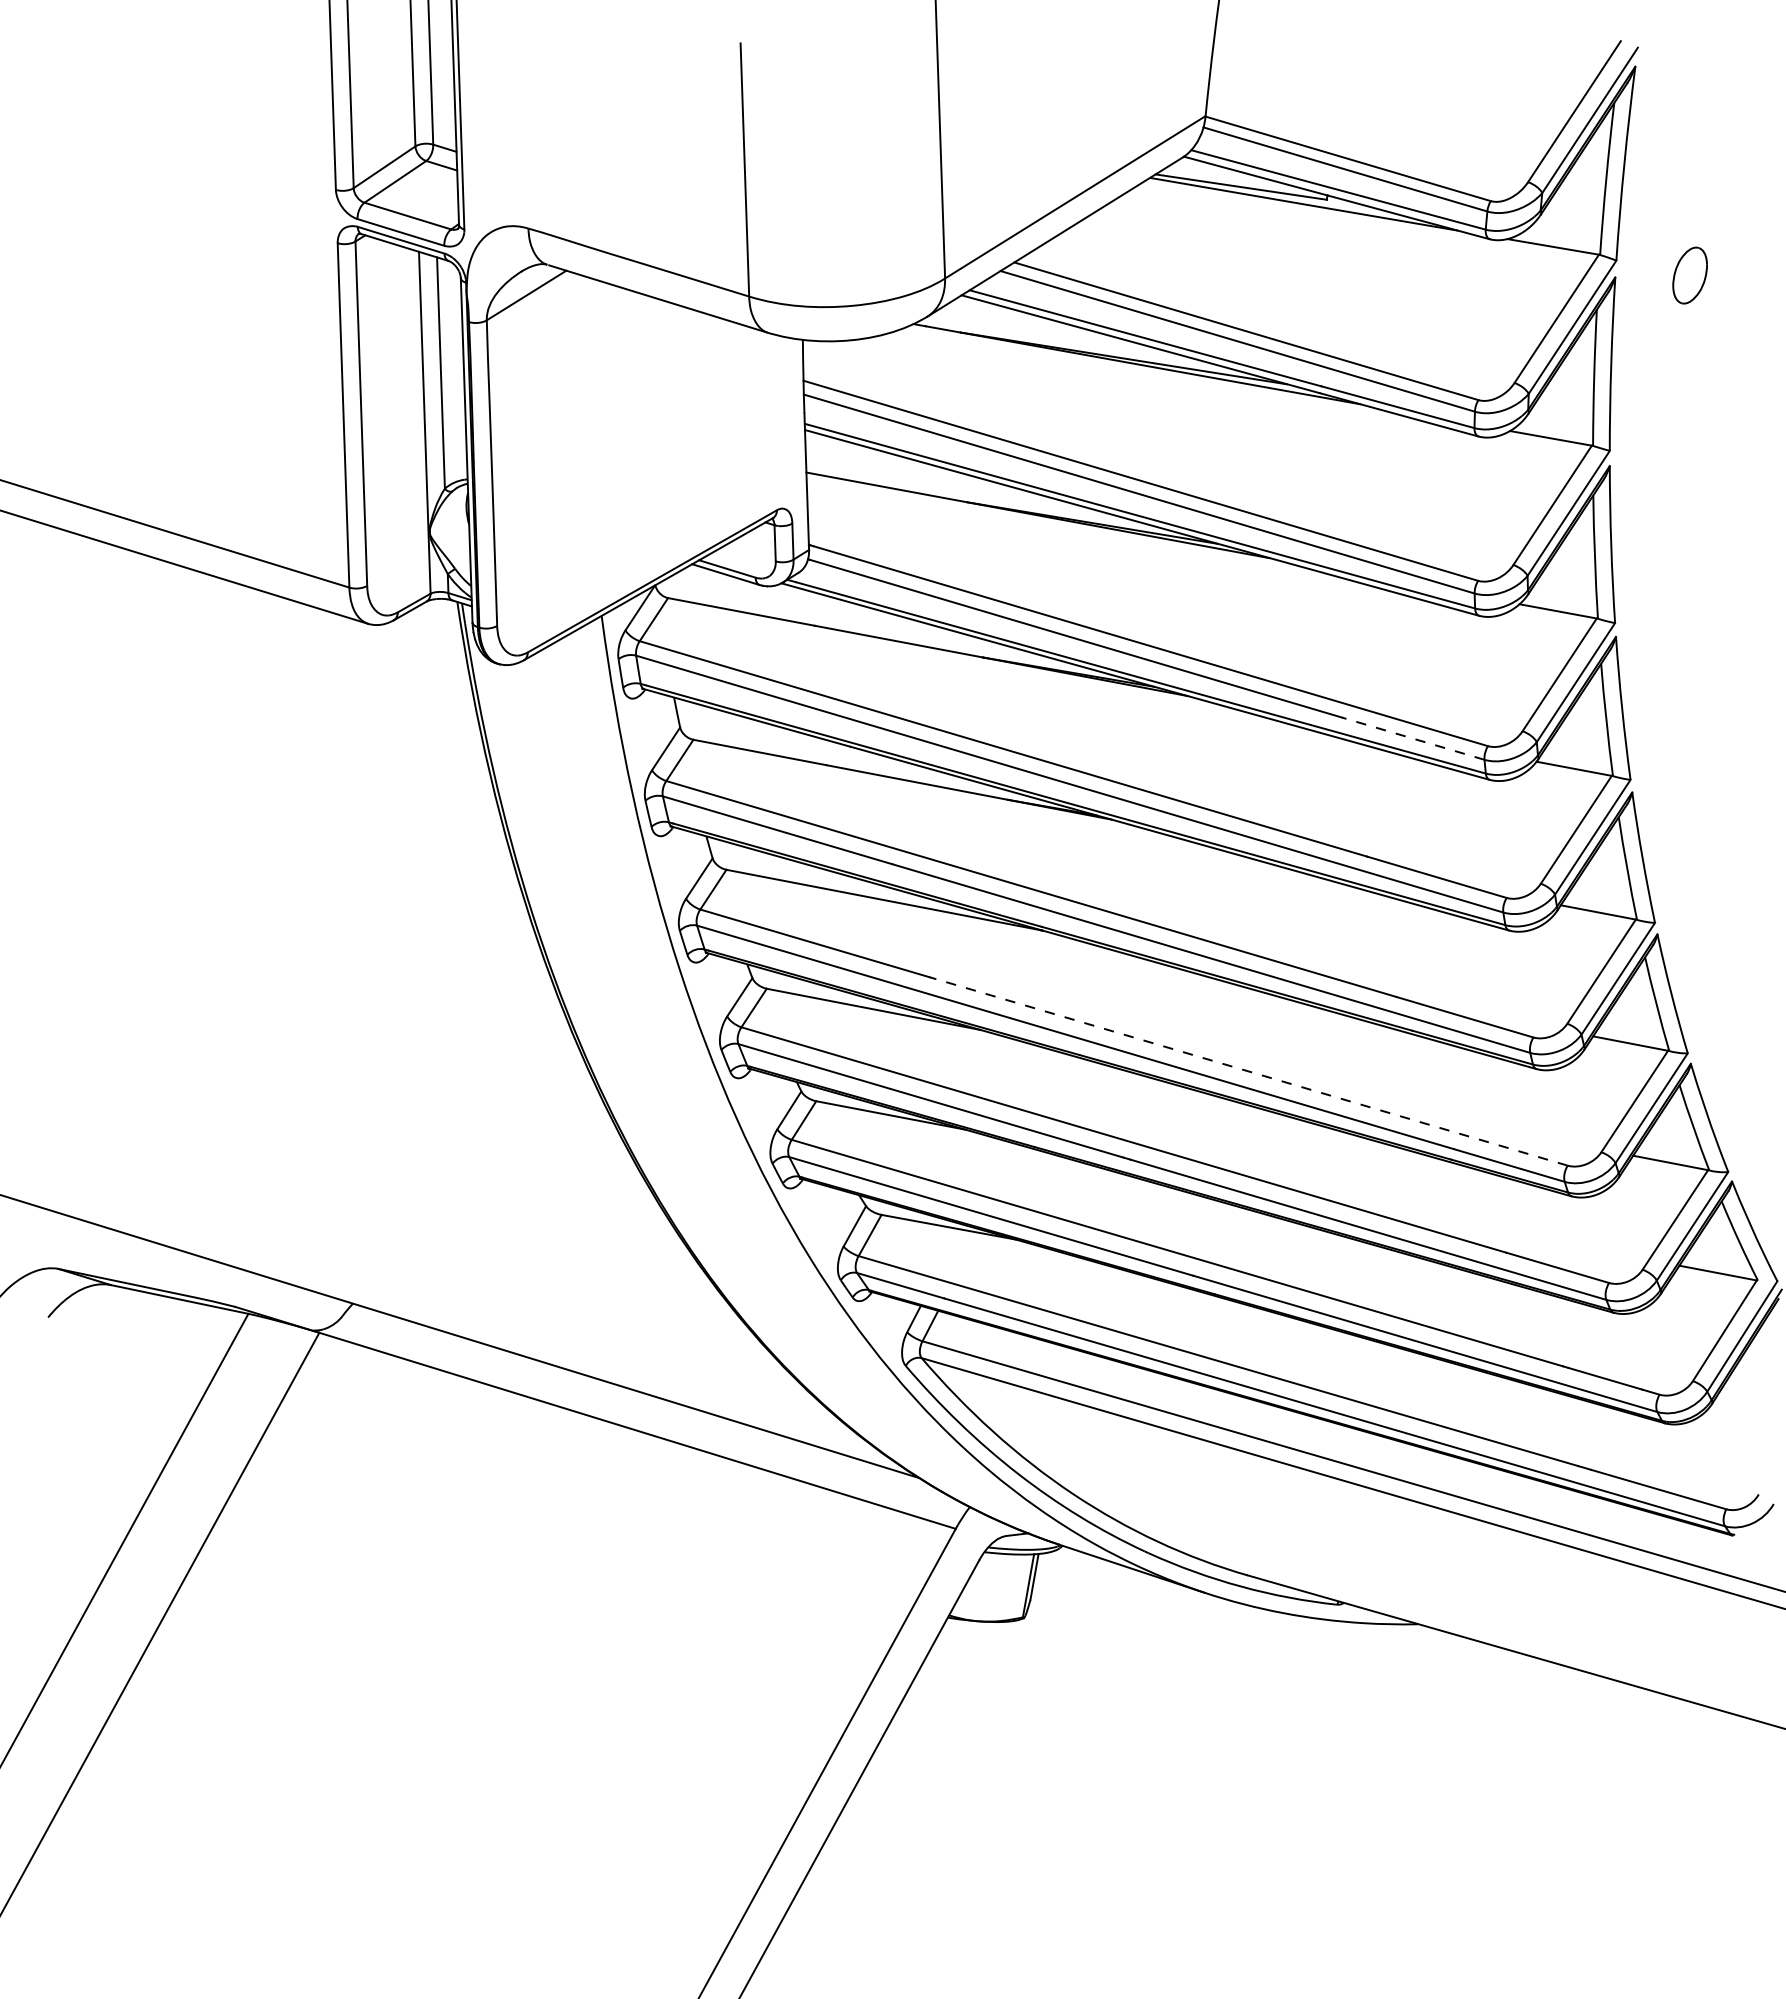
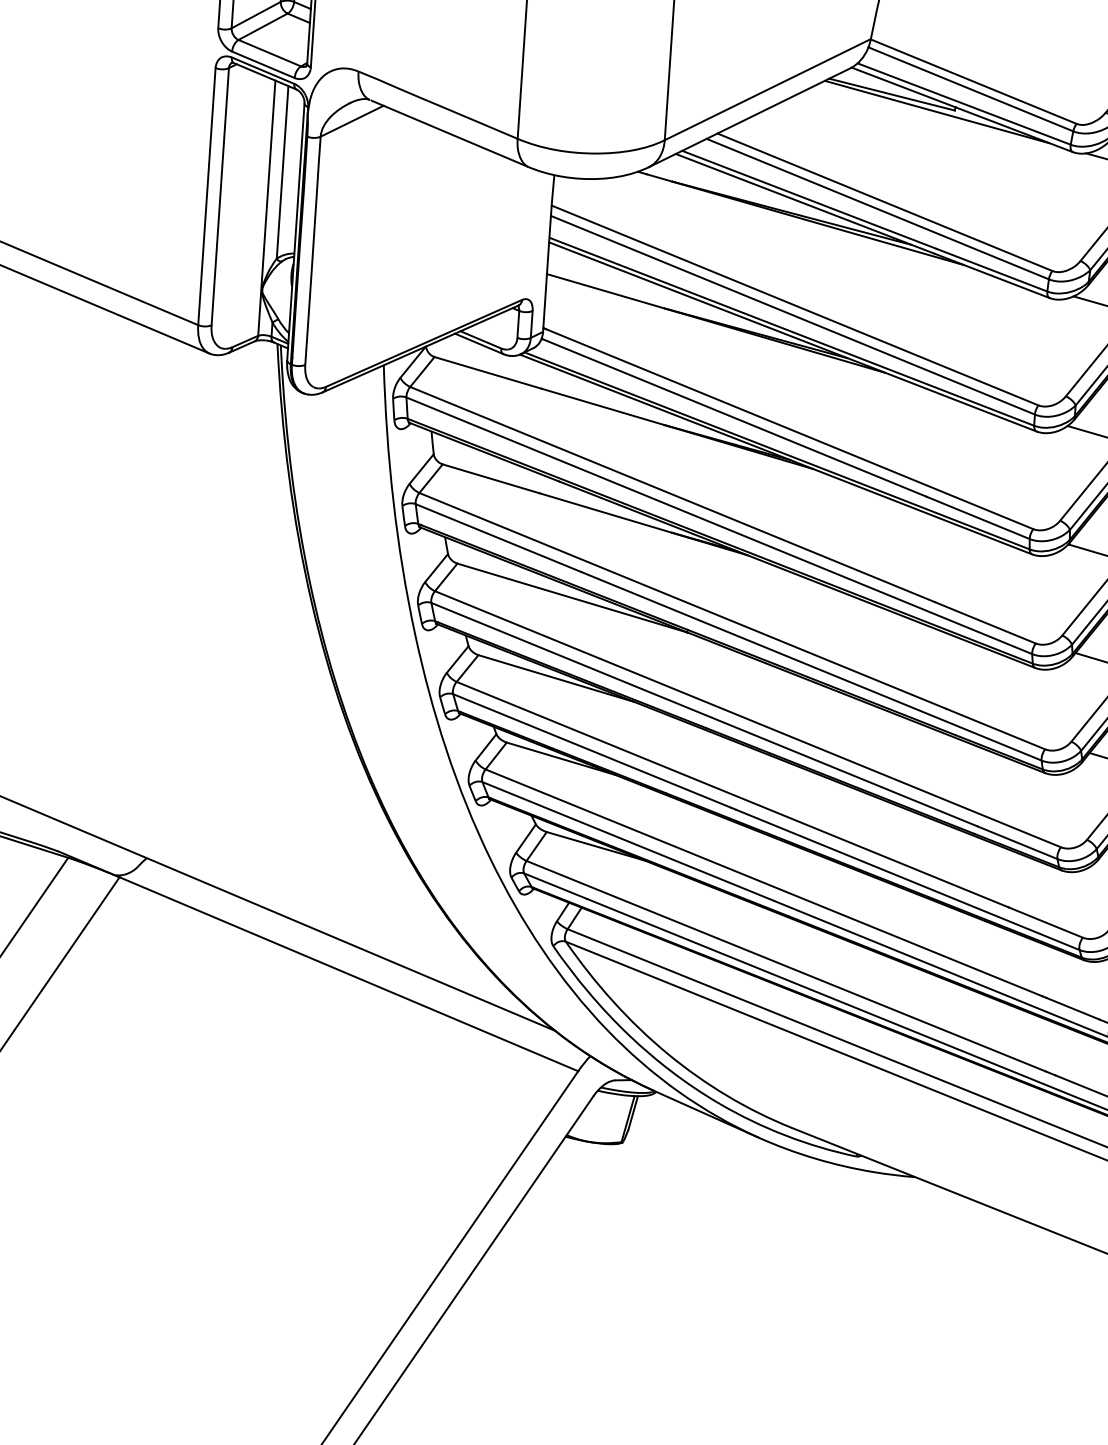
line: (1412, 738) -> (977, 517), dashed -> solid
line: (1248, 1071) -> (830, 753), dashed -> solid

